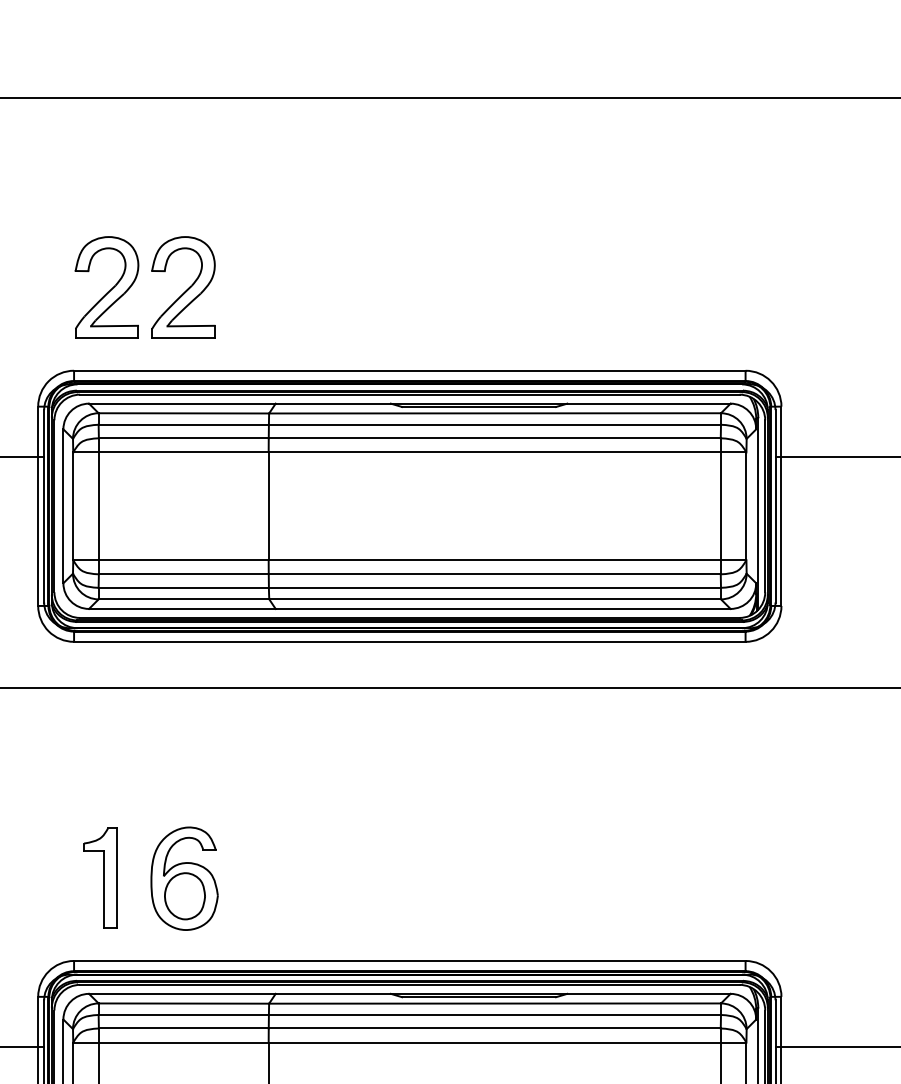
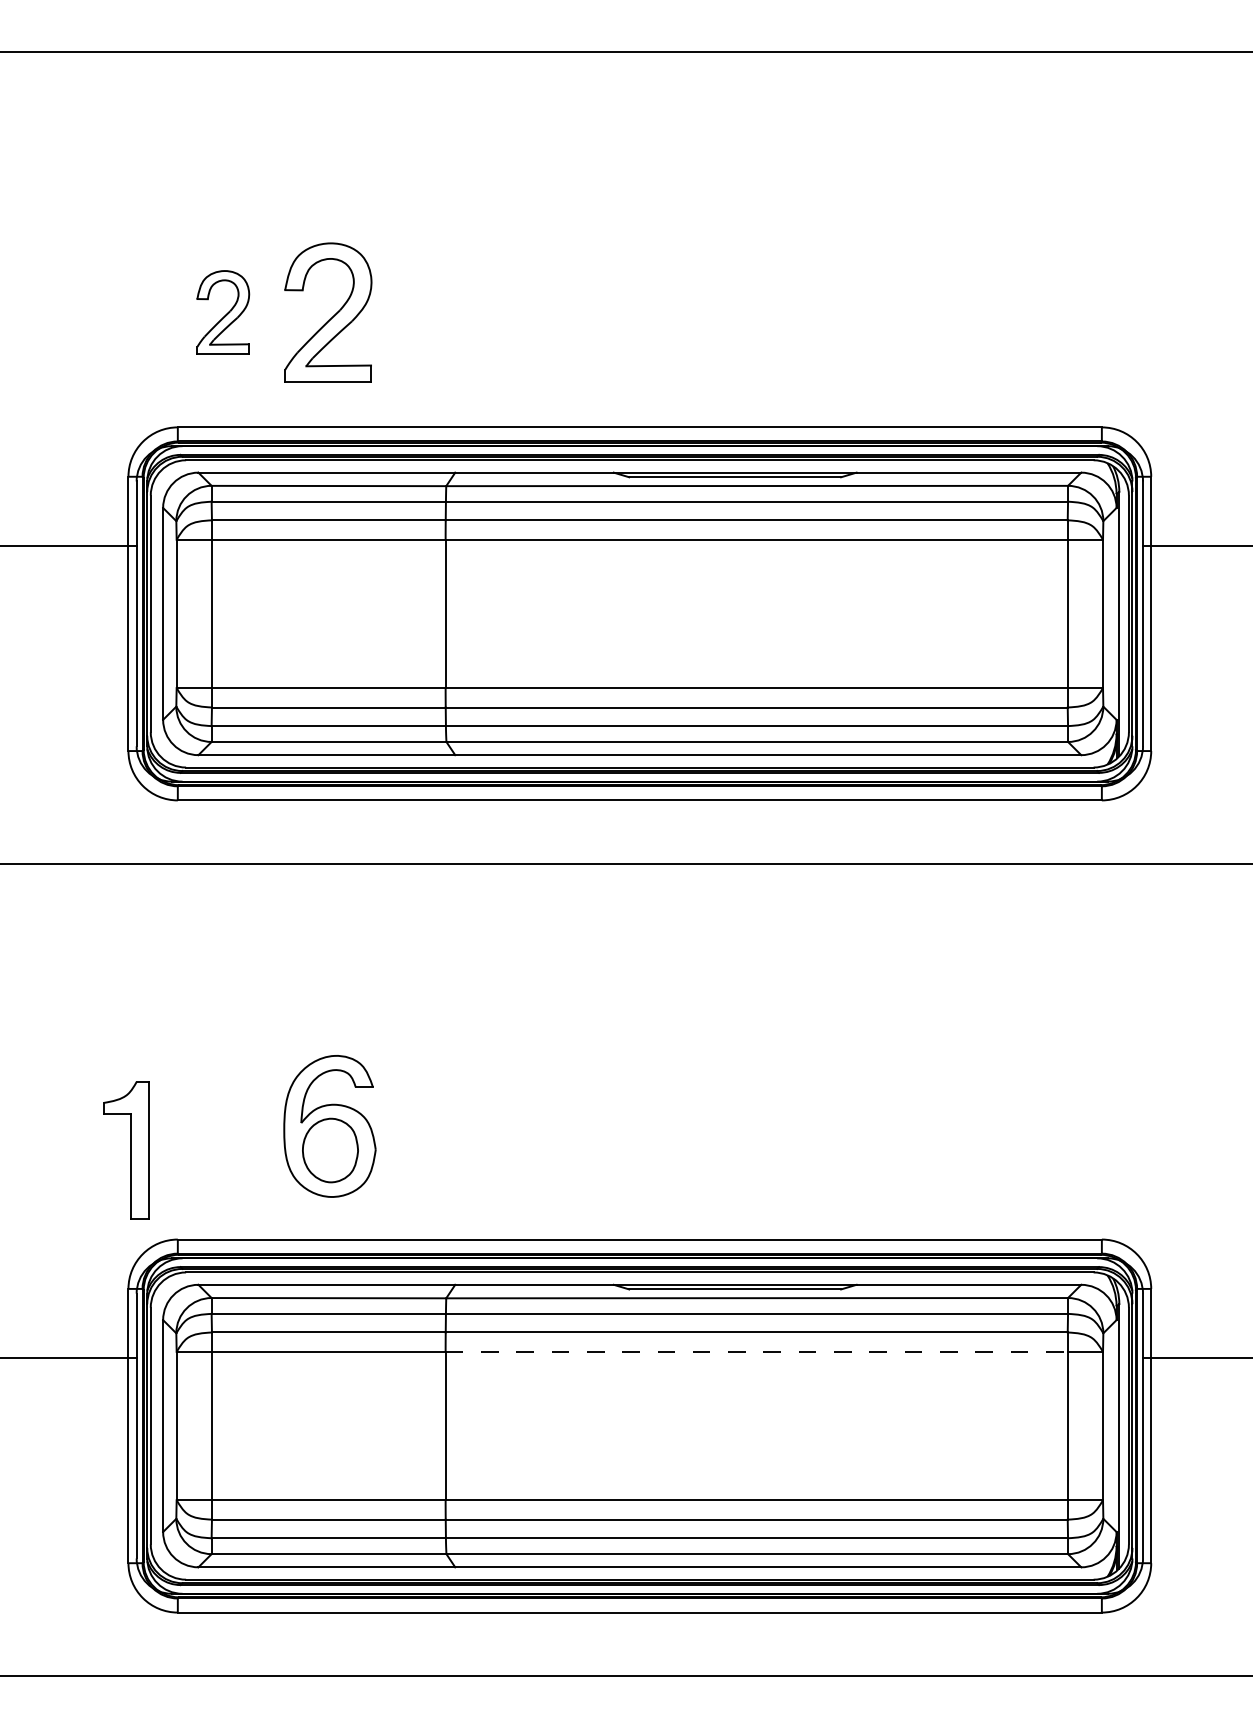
part: (107, 287) -> (223, 312), size x0.6
part: (100, 878) -> (126, 1150), moved
line: (495, 1042) -> (757, 1351), solid -> dashed

